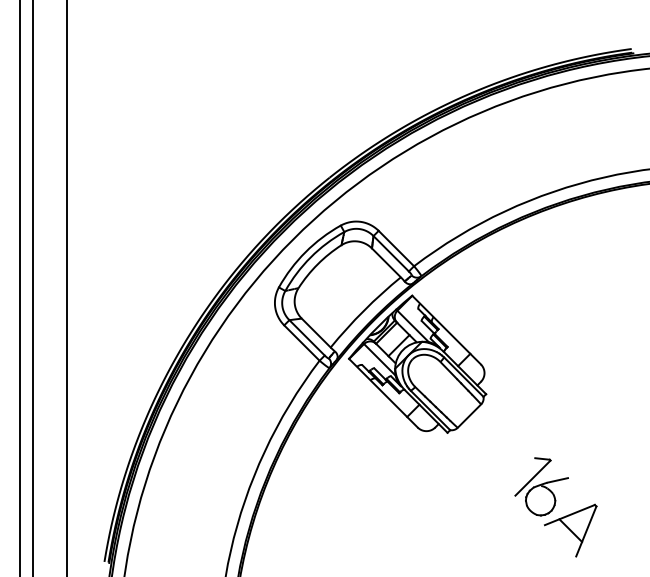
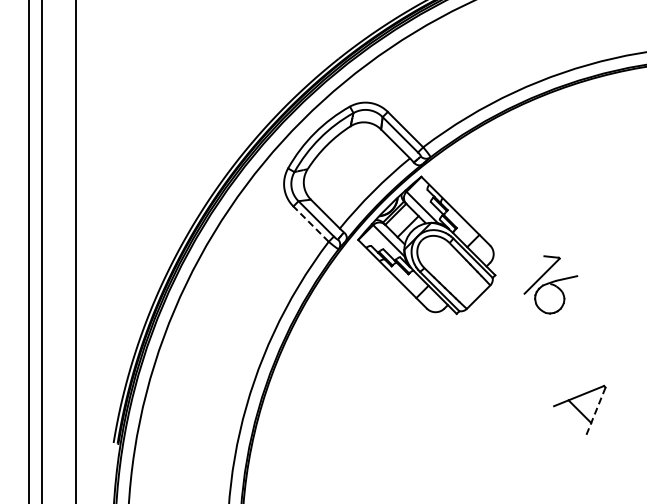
line: (301, 342) -> (310, 223), solid -> dashed
part: (541, 486) -> (550, 284), moved
line: (586, 531) -> (595, 412), solid -> dashed

